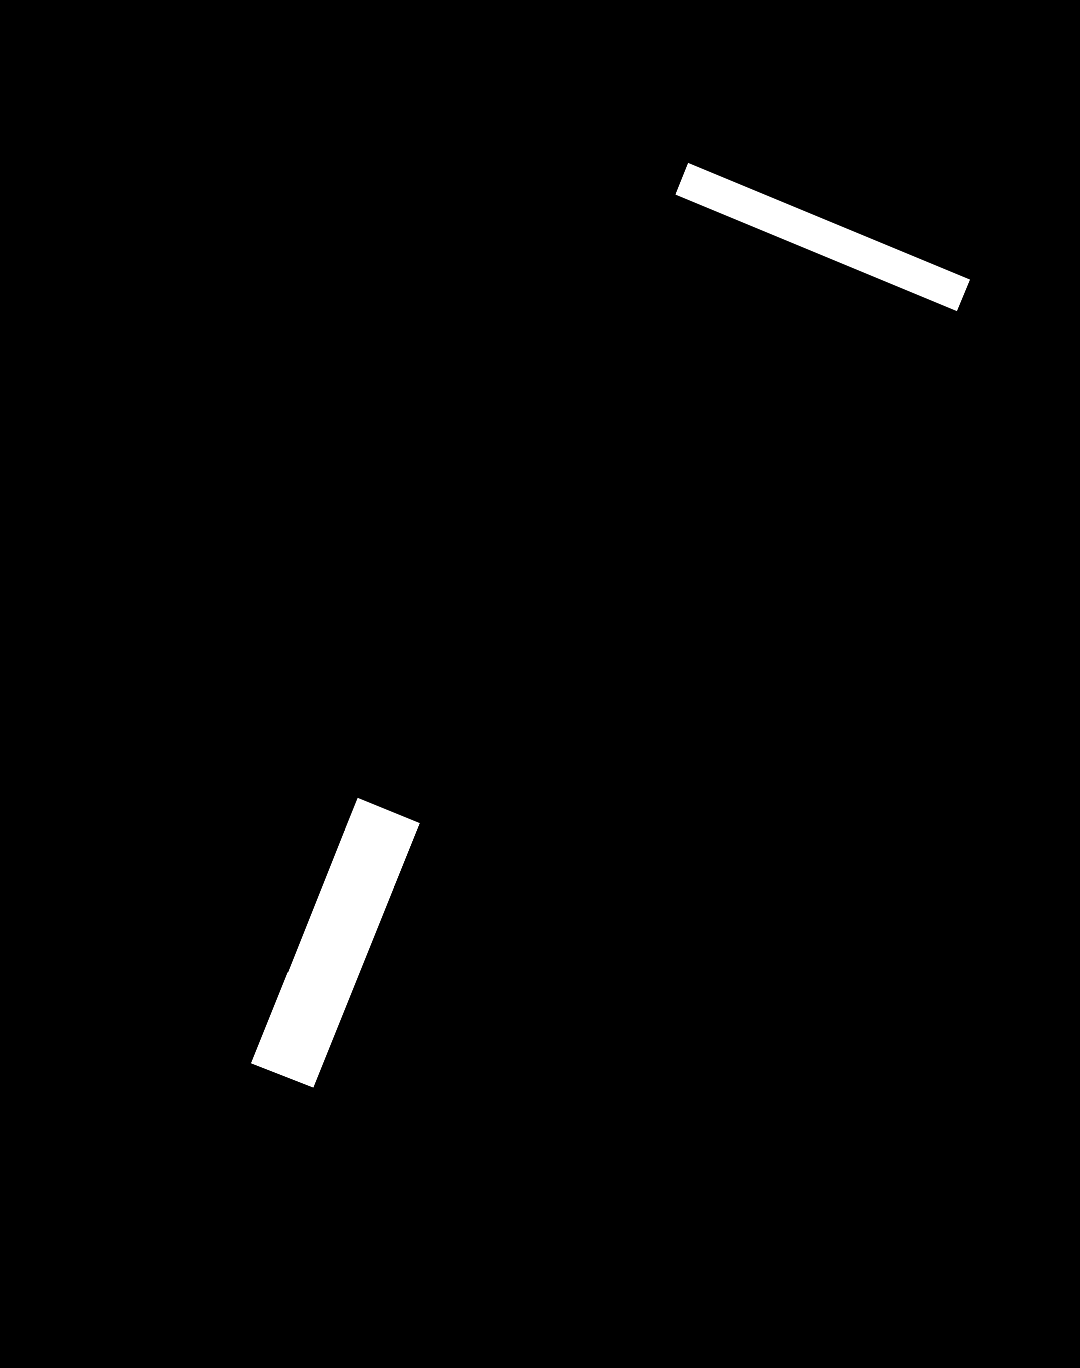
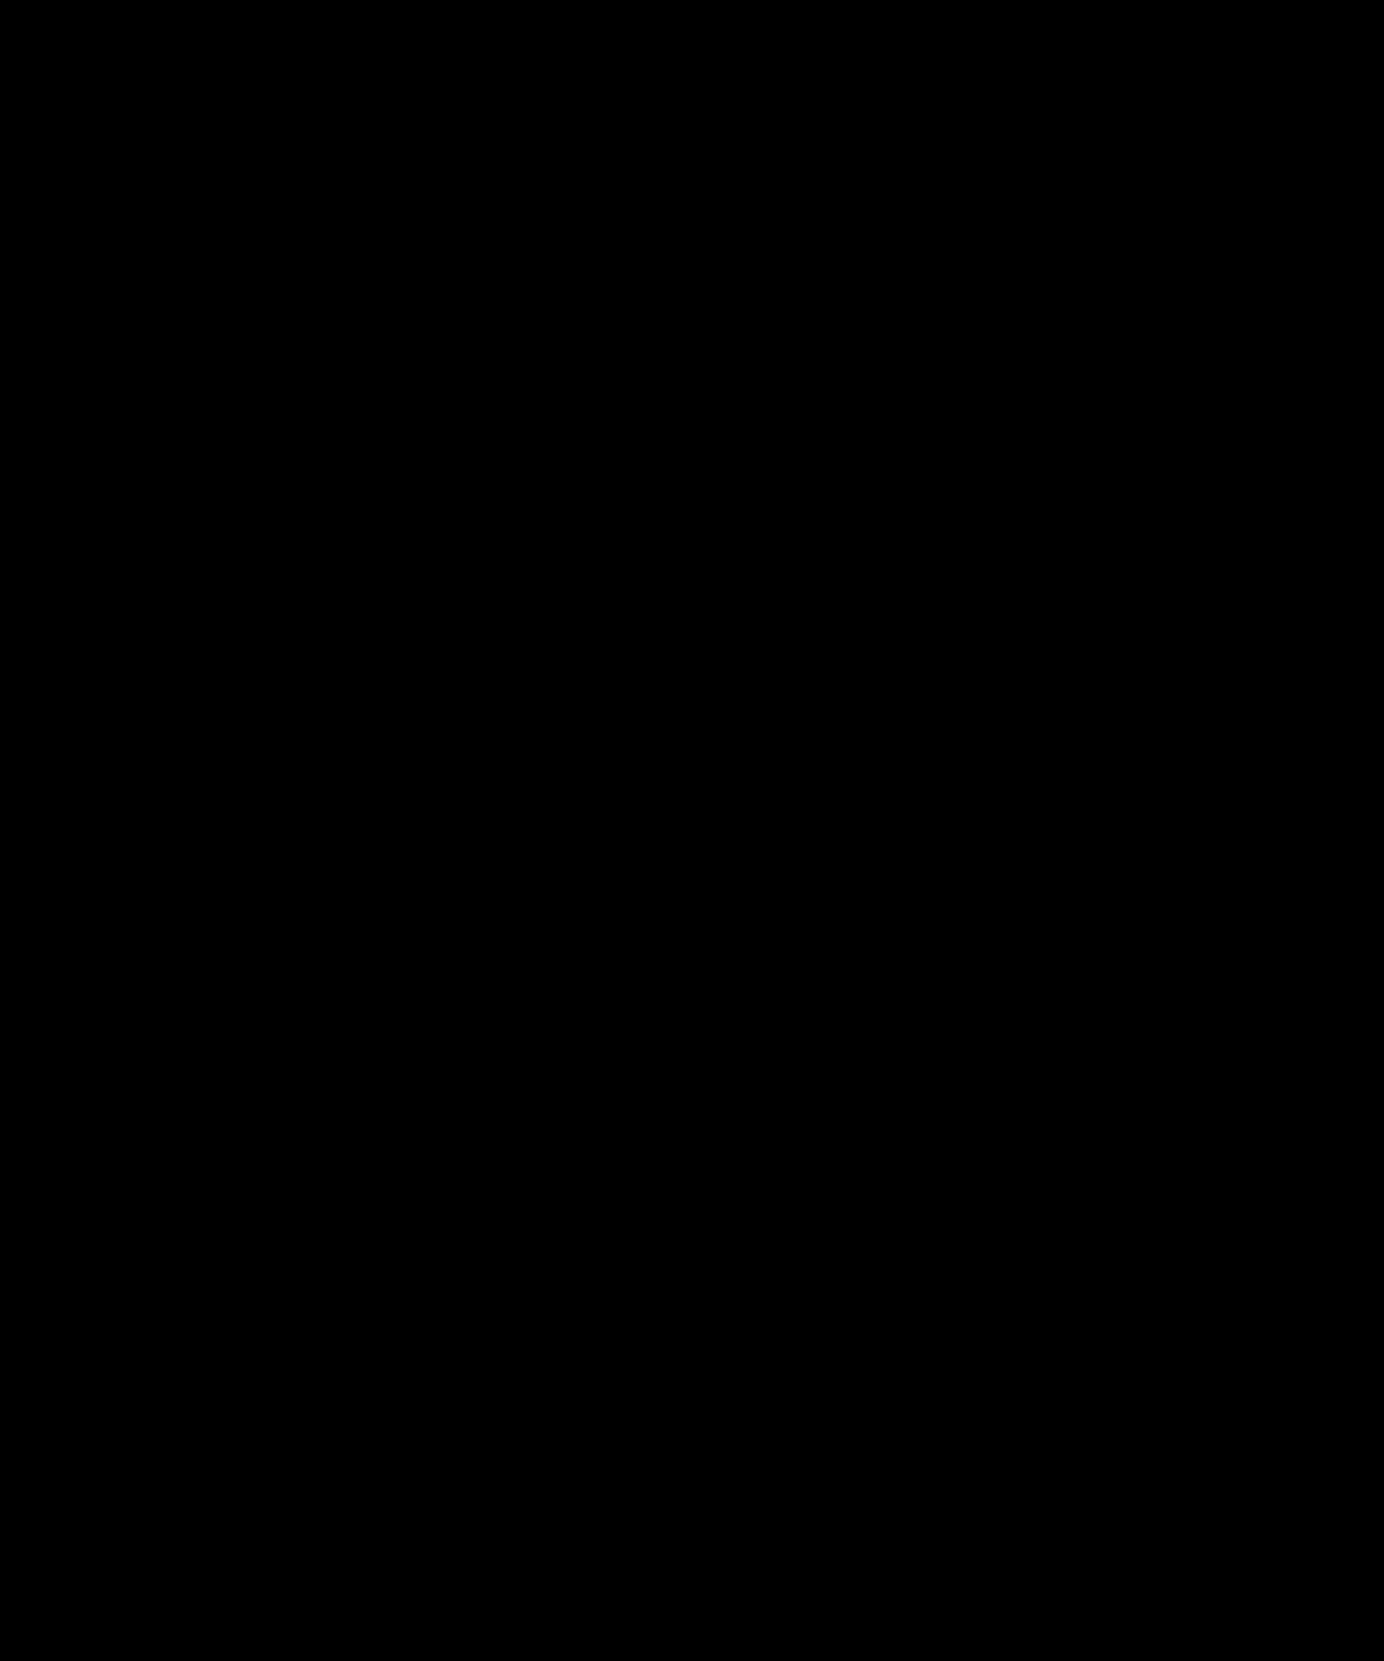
fill: (822, 236) -> (1094, 353), added
fill: (335, 942) -> (177, 1264), added

